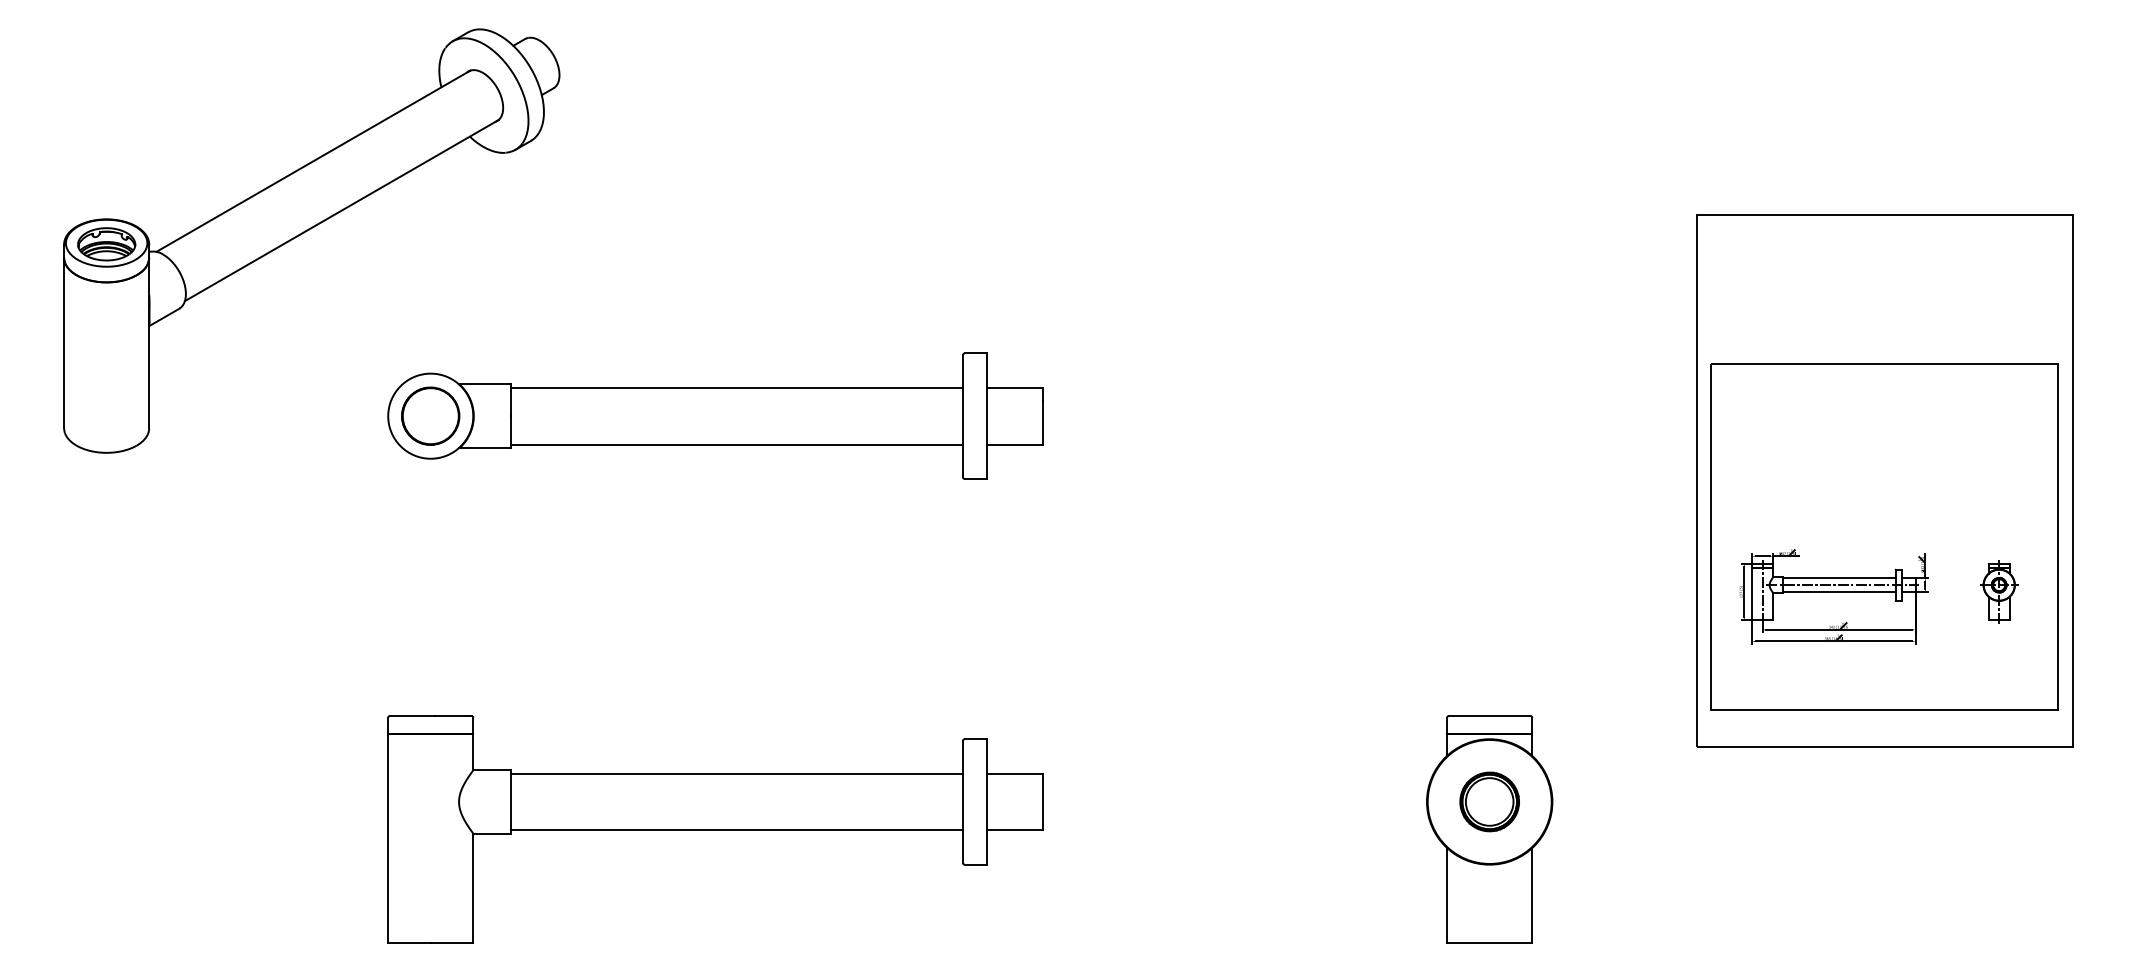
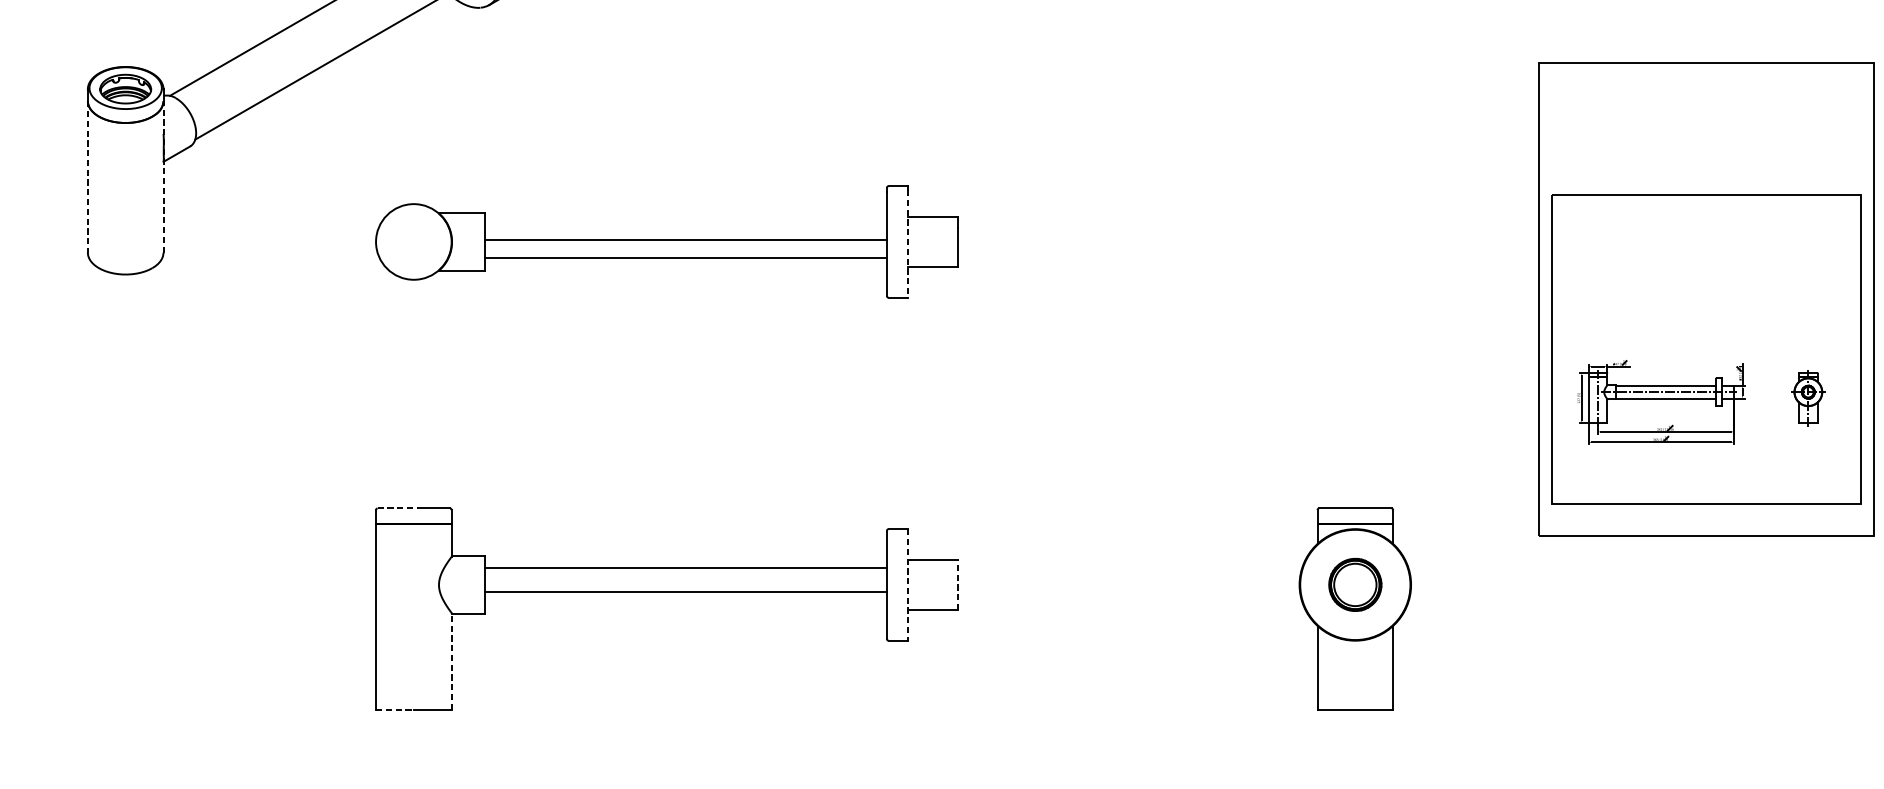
line: (149, 342) -> (163, 176), solid -> dashed
line: (64, 343) -> (88, 177), solid -> dashed
line: (736, 387) -> (685, 257), moved
circle: (430, 415) -> (413, 241), removed
line: (986, 418) -> (907, 244), solid -> dashed
line: (736, 444) -> (685, 239), moved
line: (412, 715) -> (397, 508), solid -> dashed
line: (736, 773) -> (685, 591), moved
line: (986, 801) -> (907, 584), solid -> dashed
line: (1042, 801) -> (957, 584), solid -> dashed
line: (736, 830) -> (685, 568), moved
line: (473, 887) -> (451, 660), solid -> dashed
line: (410, 942) -> (395, 709), solid -> dashed

